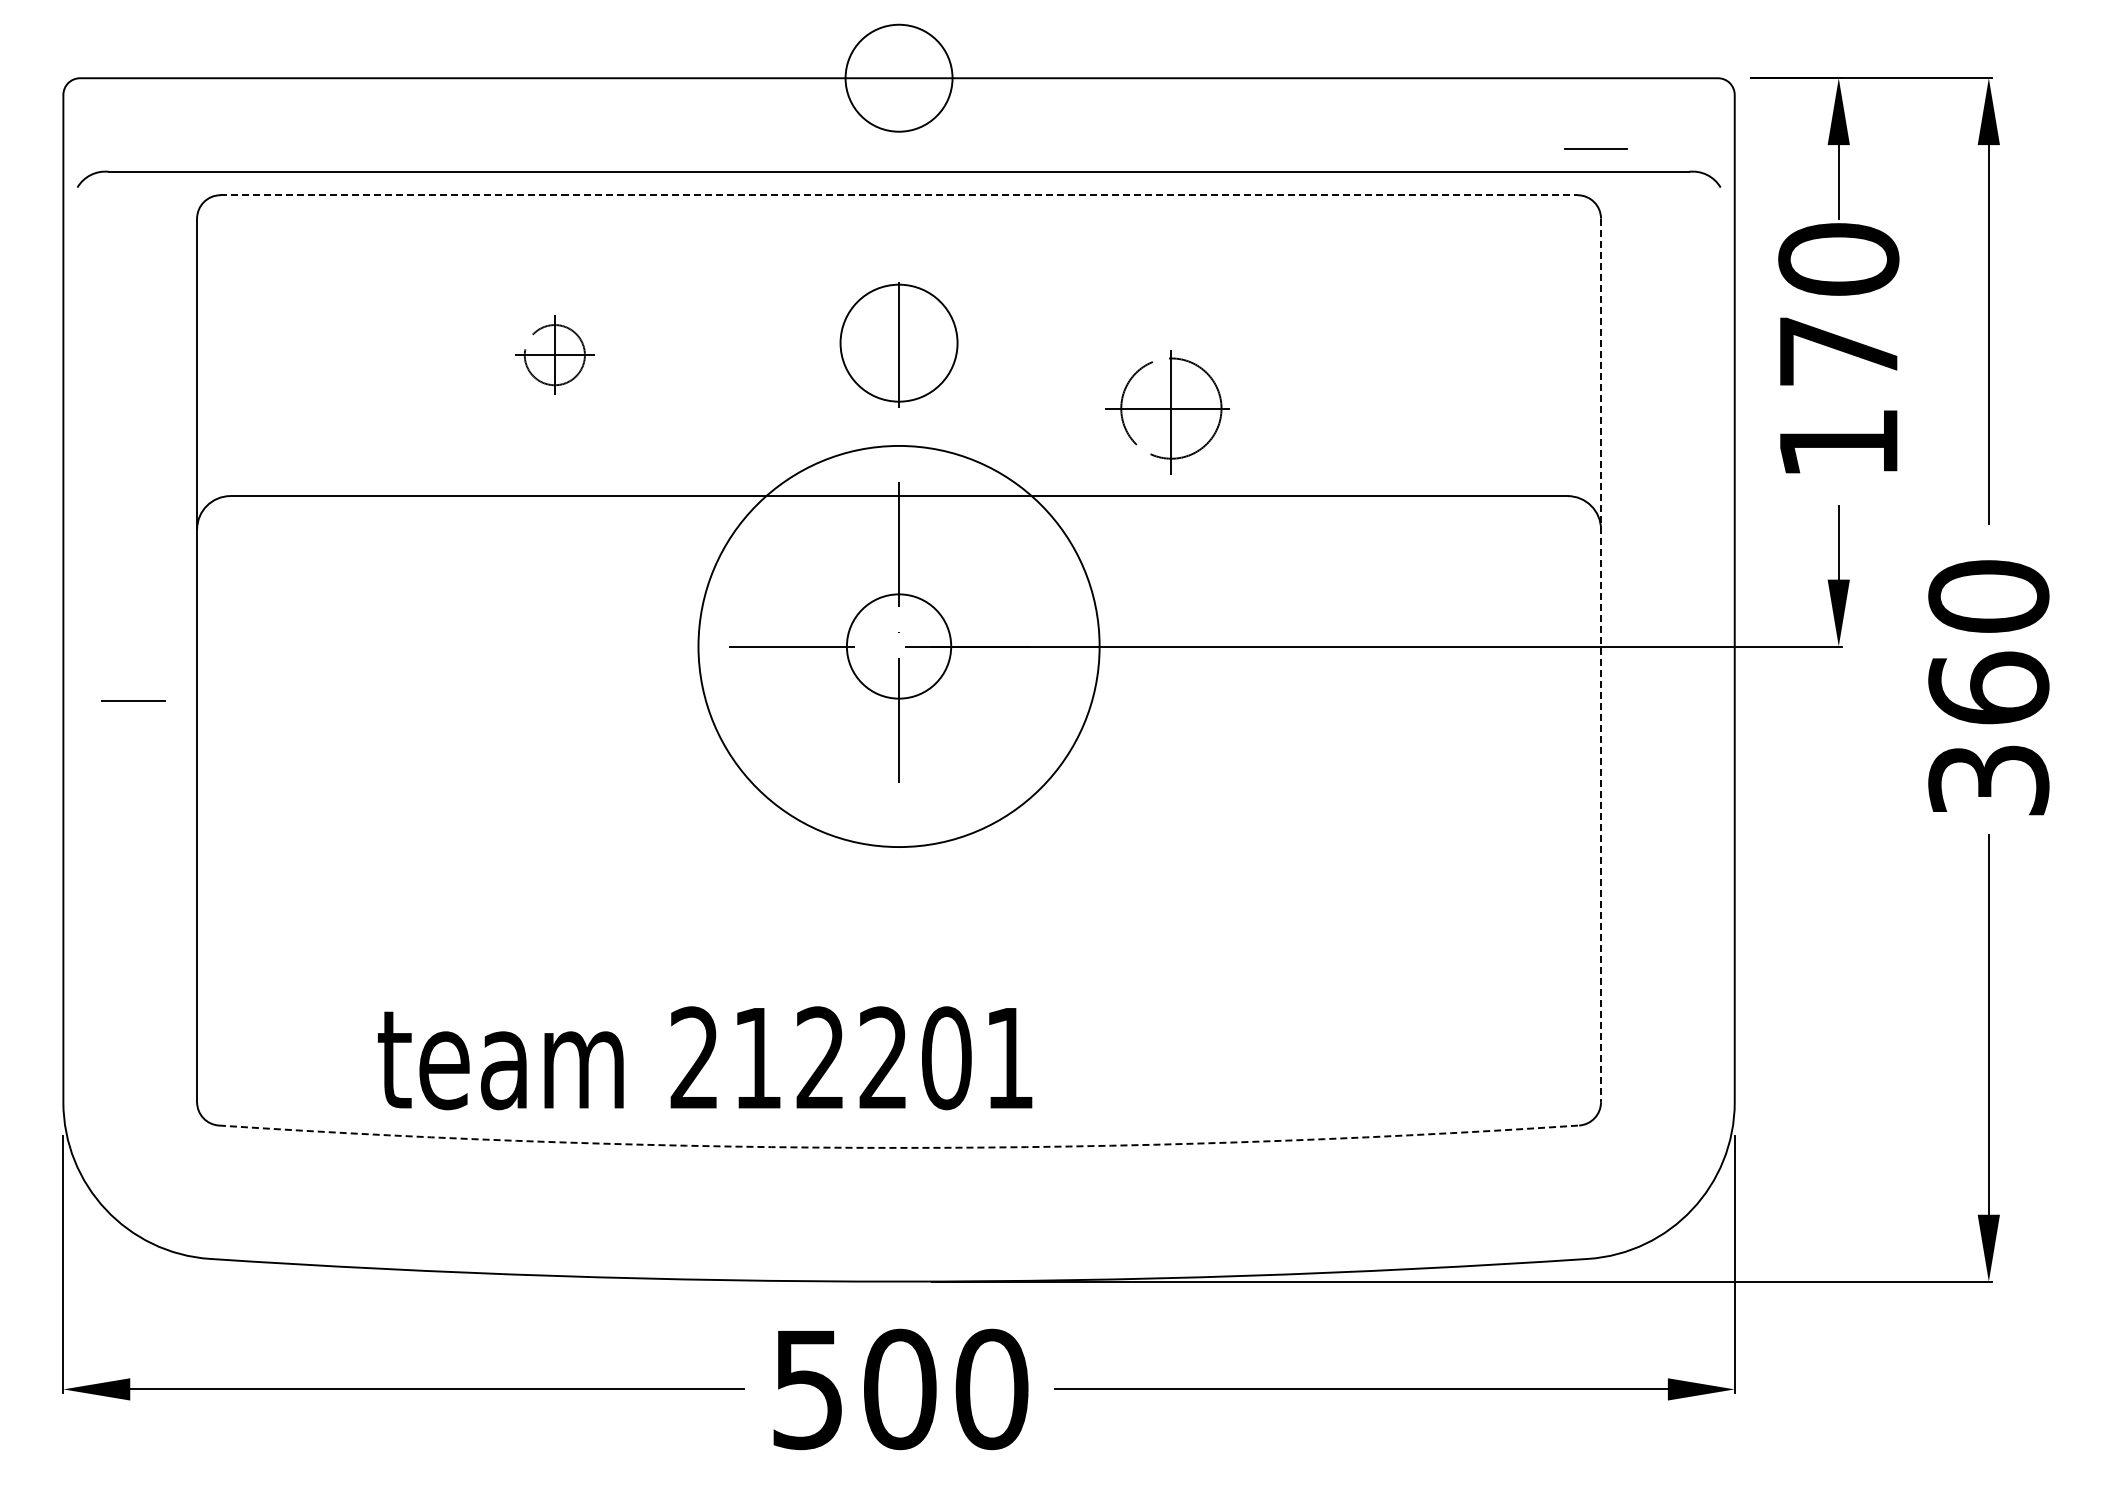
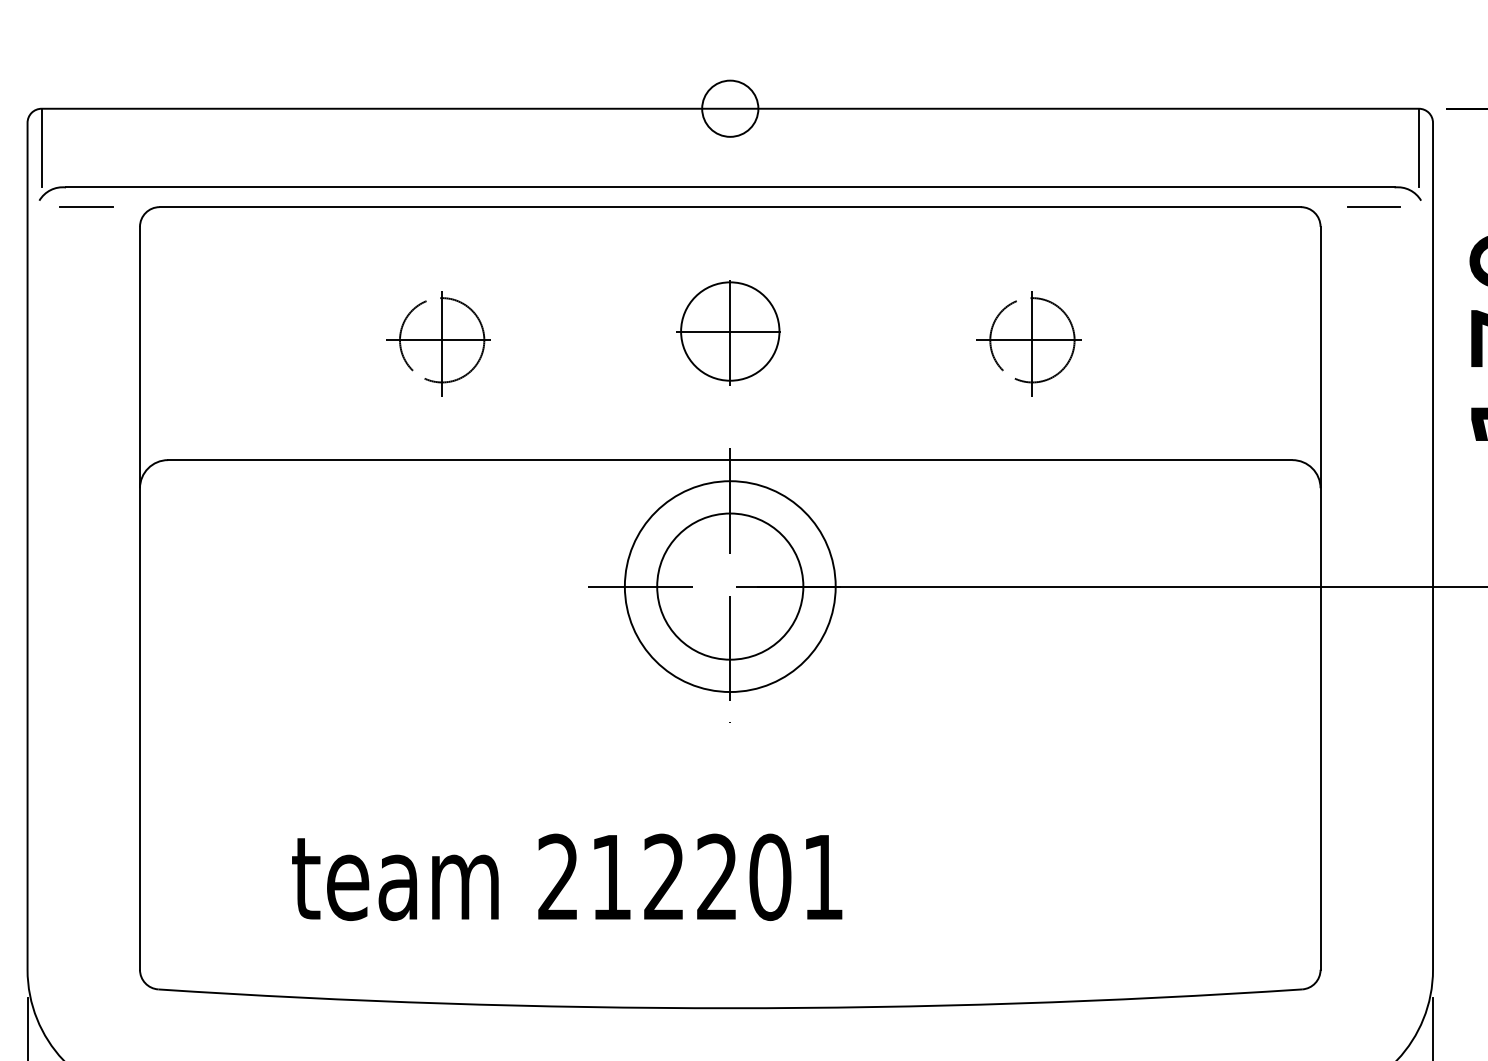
circle: (898, 77) -> (729, 108), size x0.62
line: (80, 124) -> (41, 147), added
line: (1718, 124) -> (1419, 147), added
line: (1595, 148) -> (1373, 206), moved
line: (899, 195) -> (730, 207), dashed -> solid
line: (898, 343) -> (729, 331), added
part: (552, 357) -> (438, 343), size x1.67
part: (1167, 412) -> (1029, 343), moved
circle: (898, 646) -> (729, 586), size x0.62
circle: (898, 646) -> (729, 586), size x1.67
line: (1601, 660) -> (1320, 598), dashed -> solid
line: (133, 700) -> (86, 206), moved
text: (705, 1058) -> (567, 877), moved
arc: (899, 1147) -> (730, 1007), dashed -> solid

